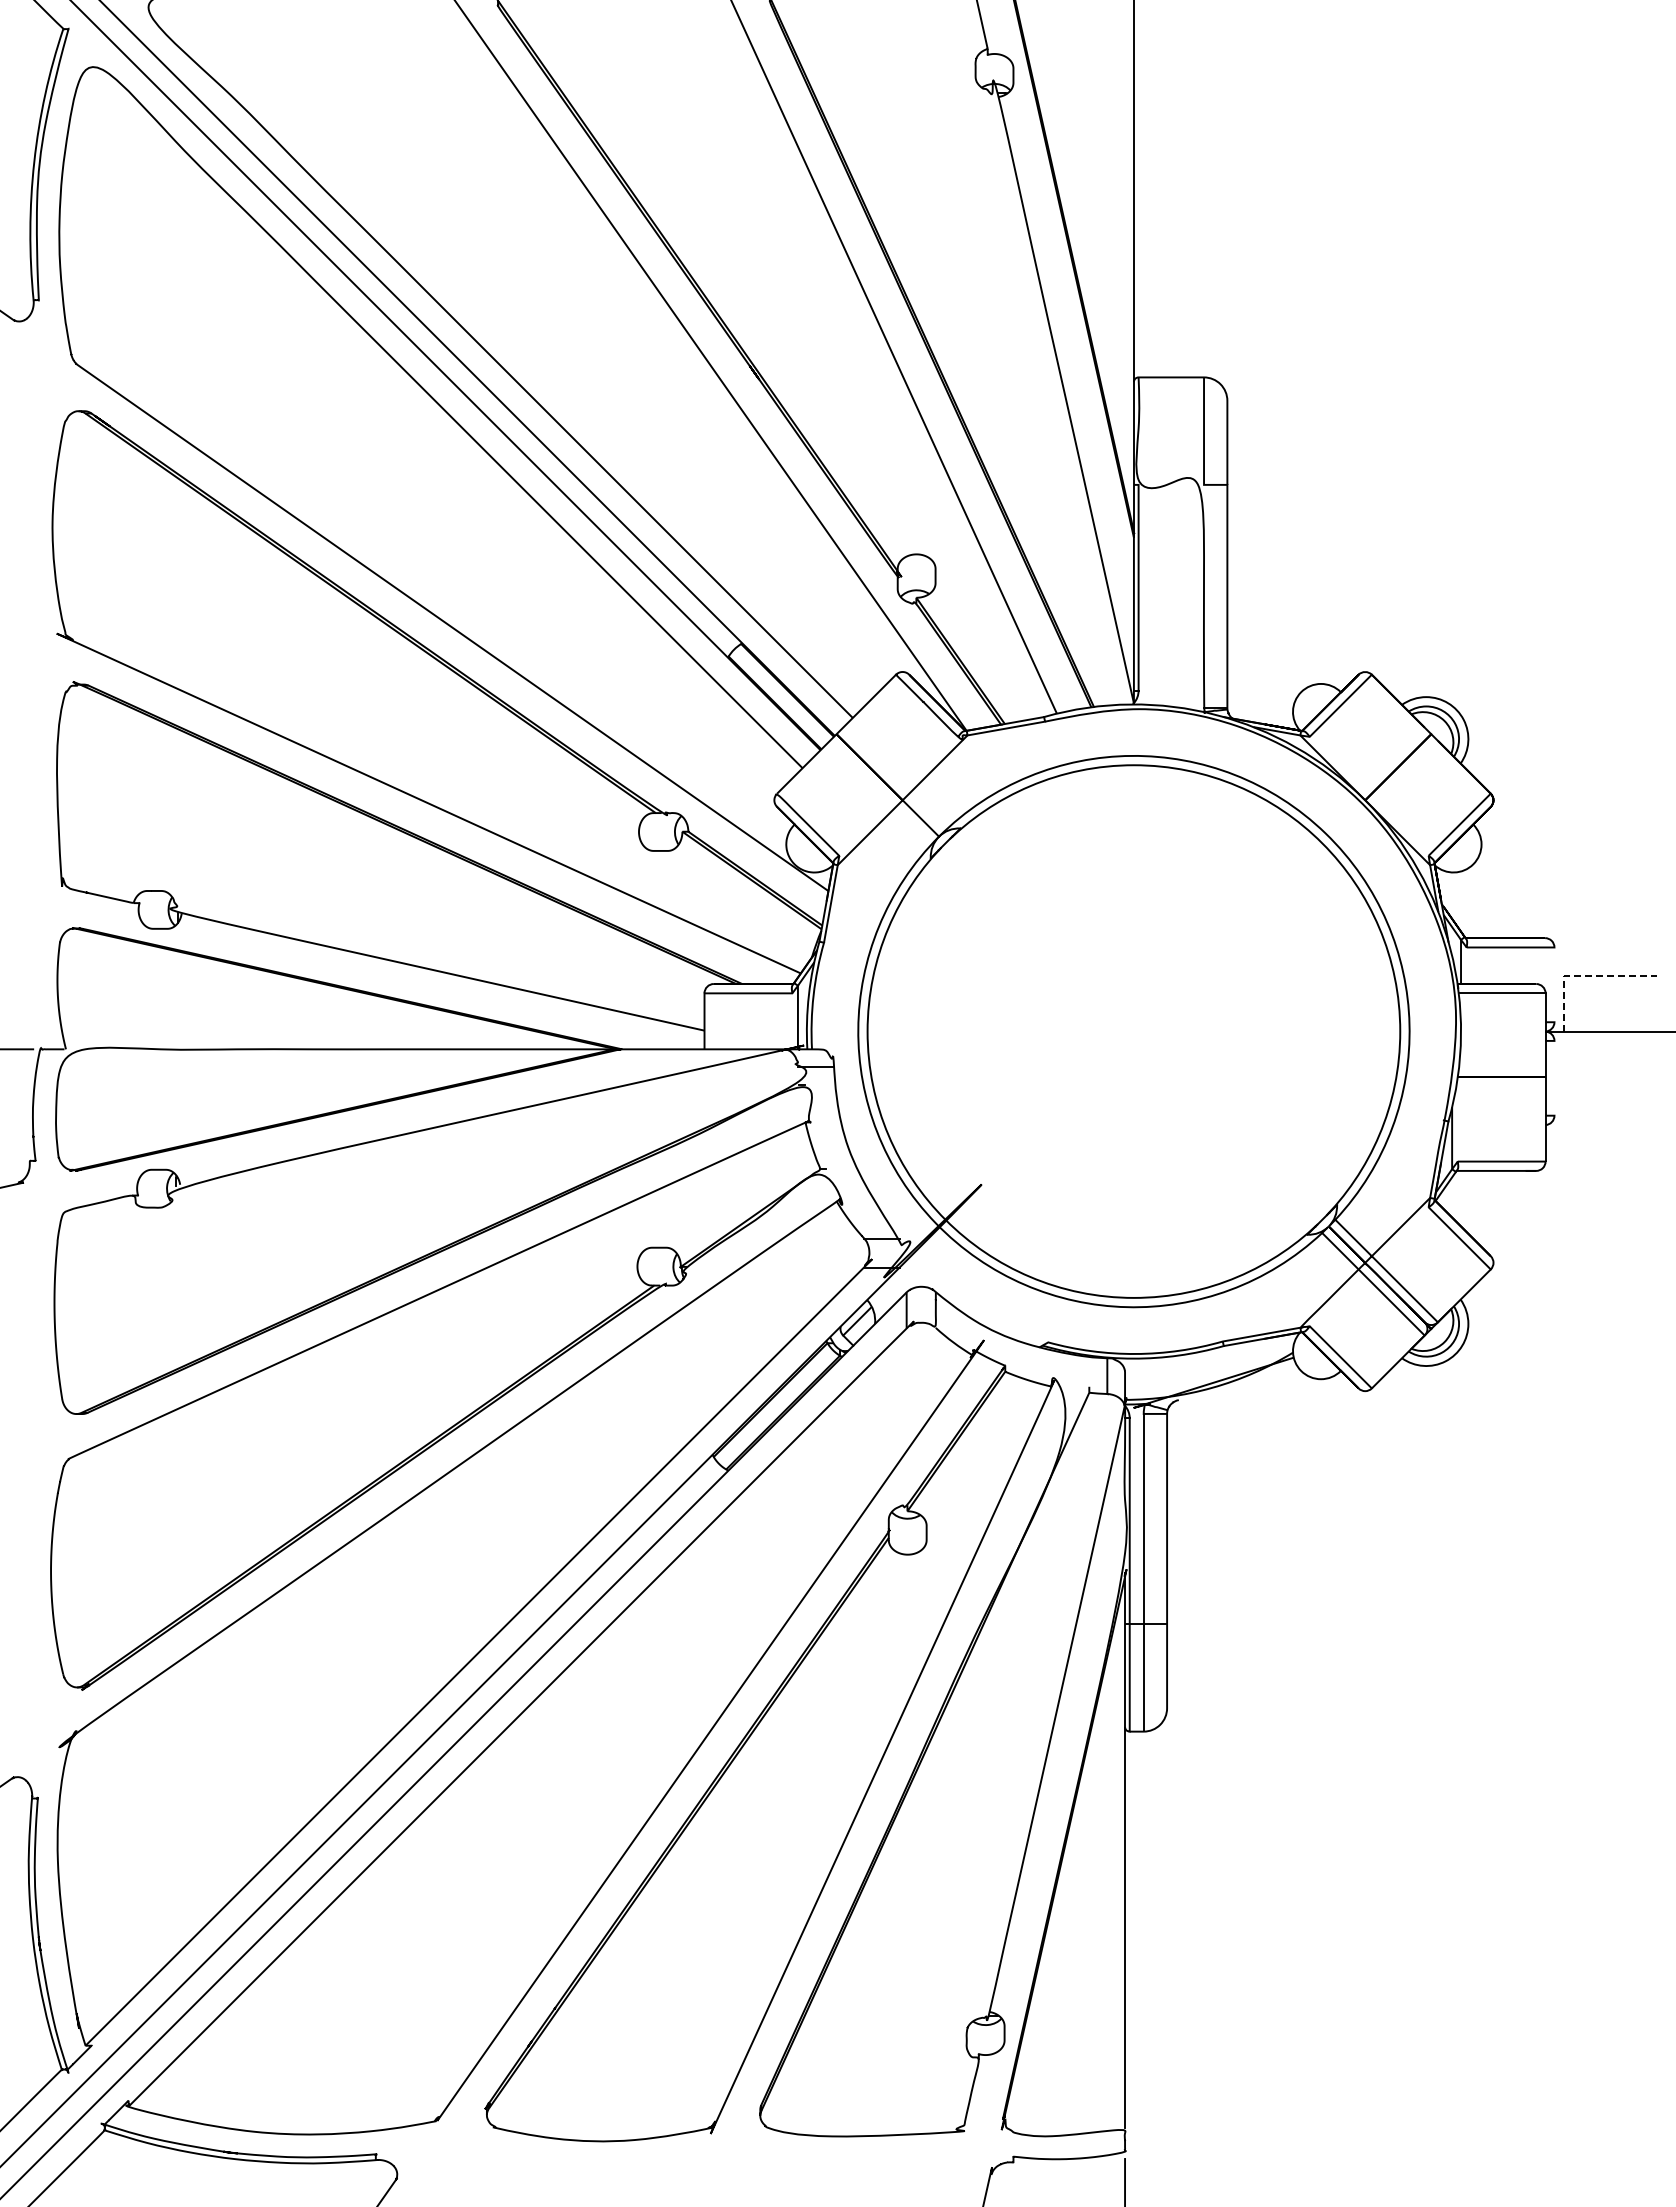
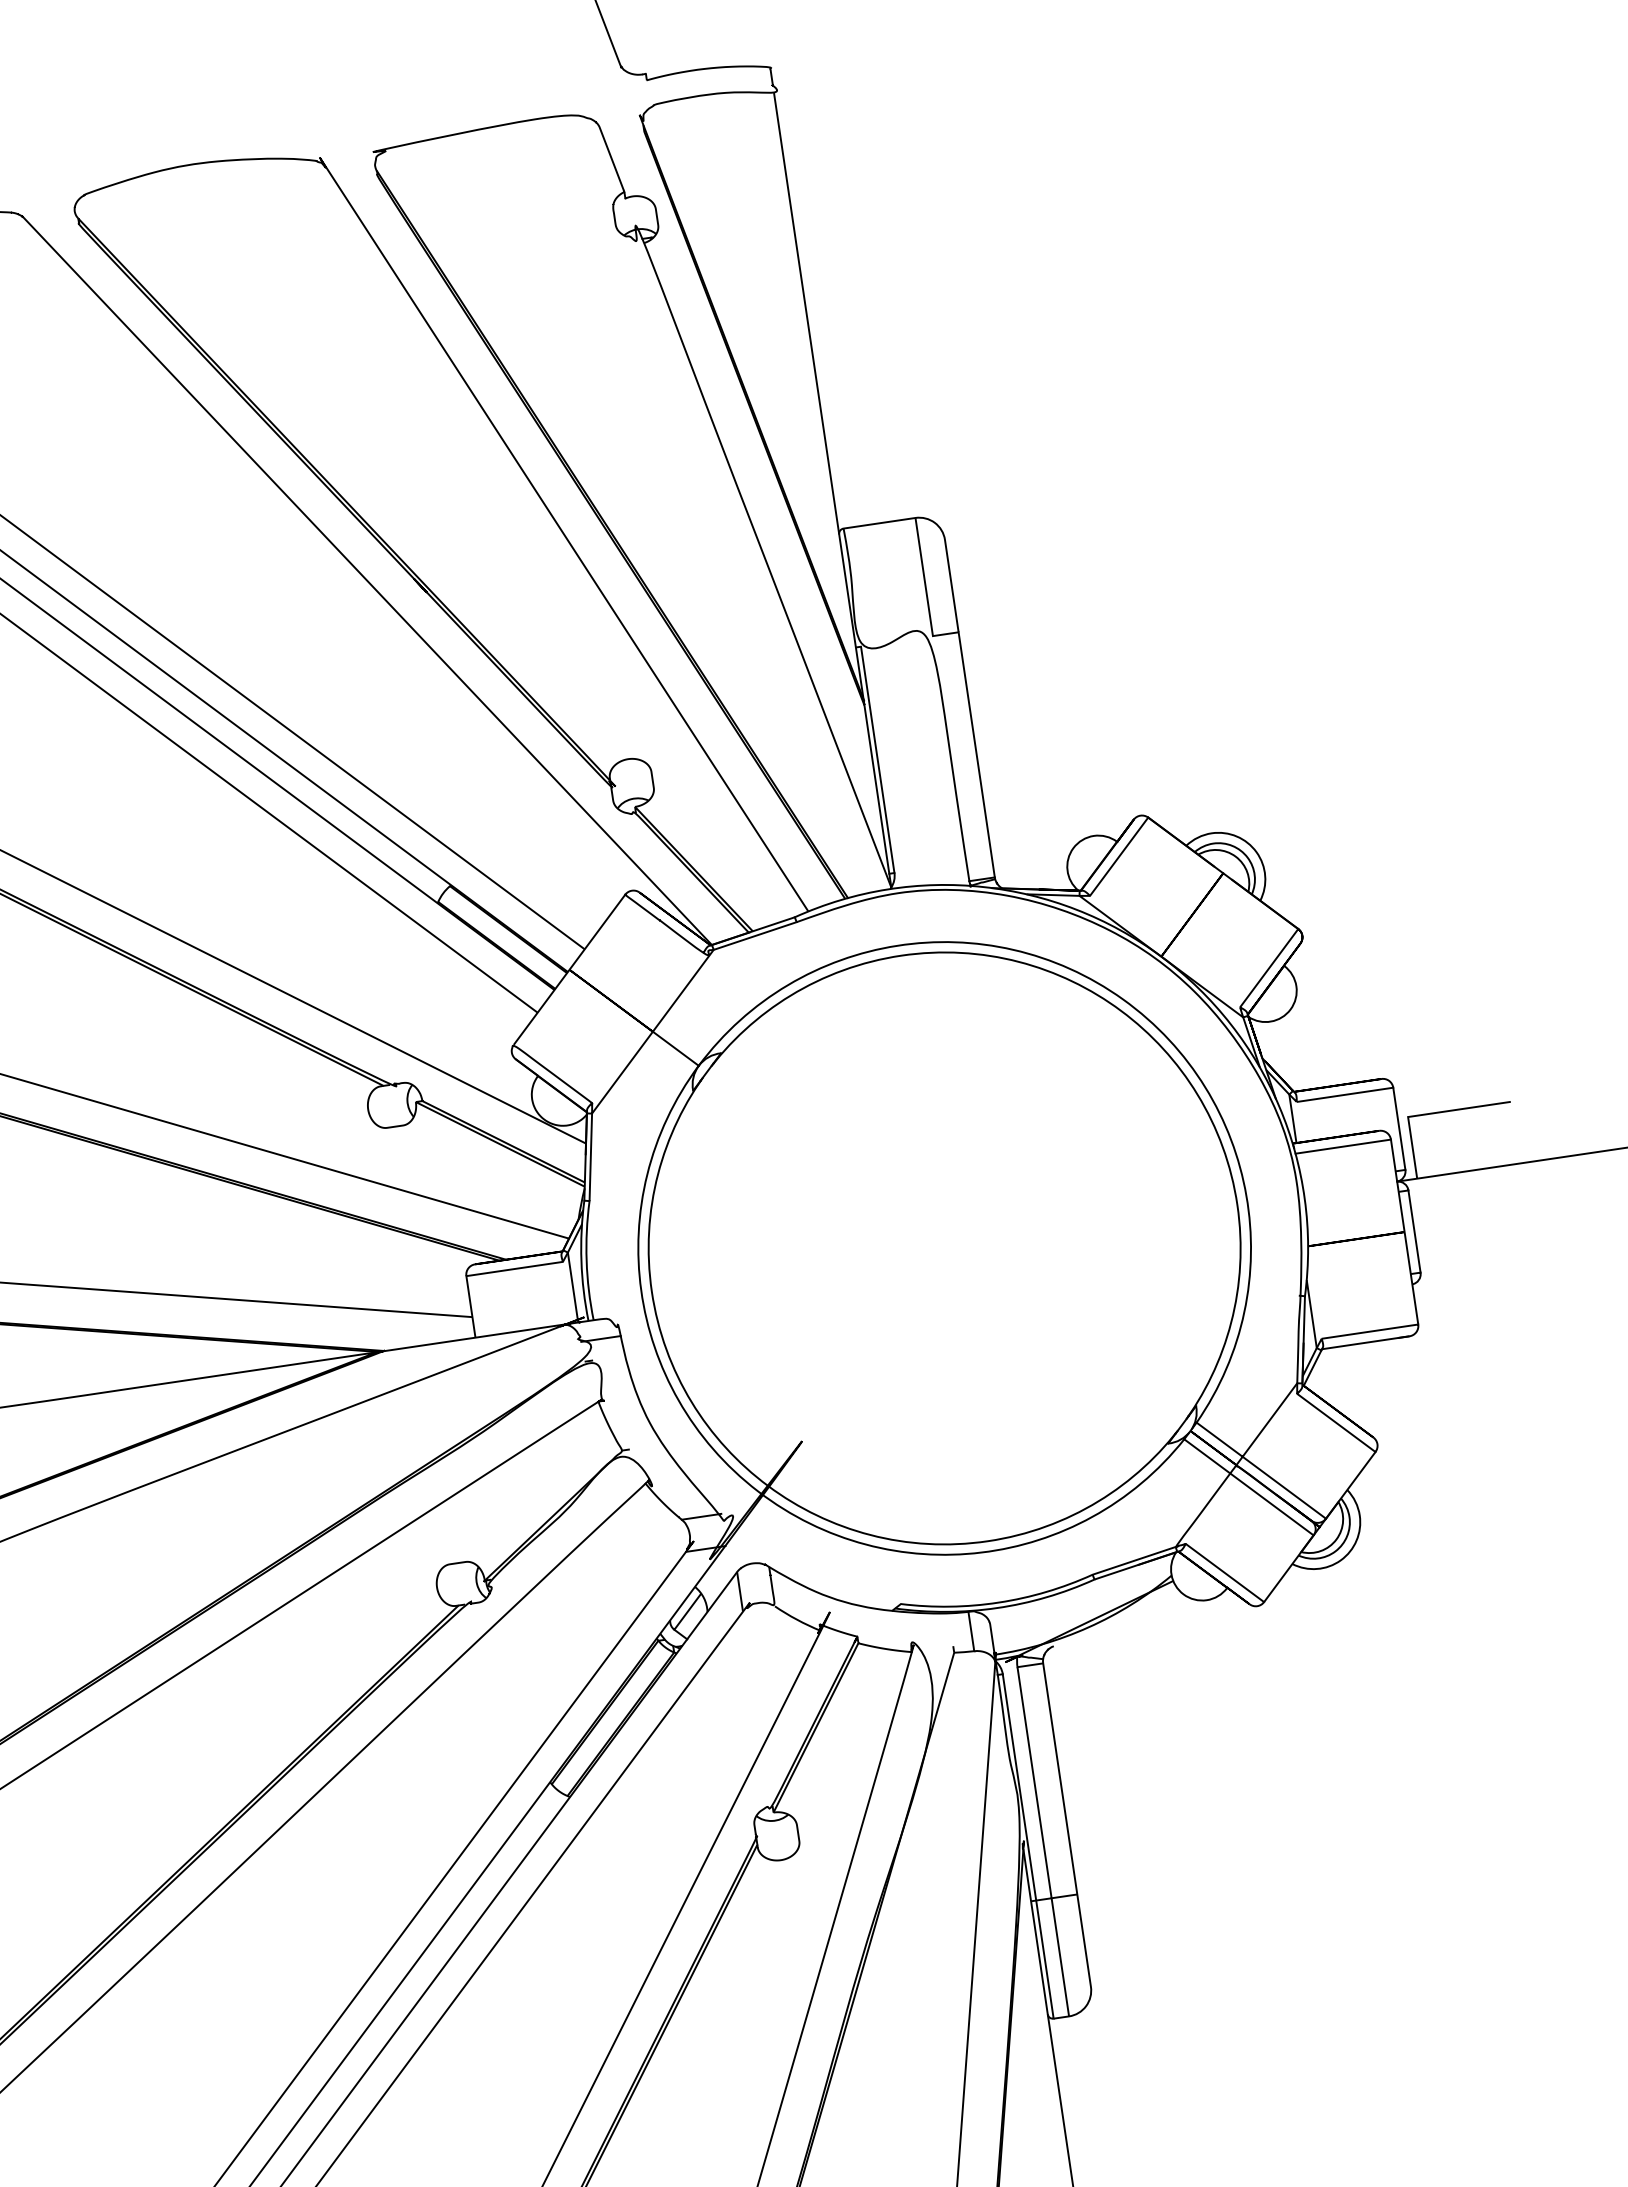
line: (1581, 975) -> (1427, 1114), dashed -> solid
line: (1554, 984) -> (1399, 1128), added
line: (1554, 1077) -> (1414, 1230), added

